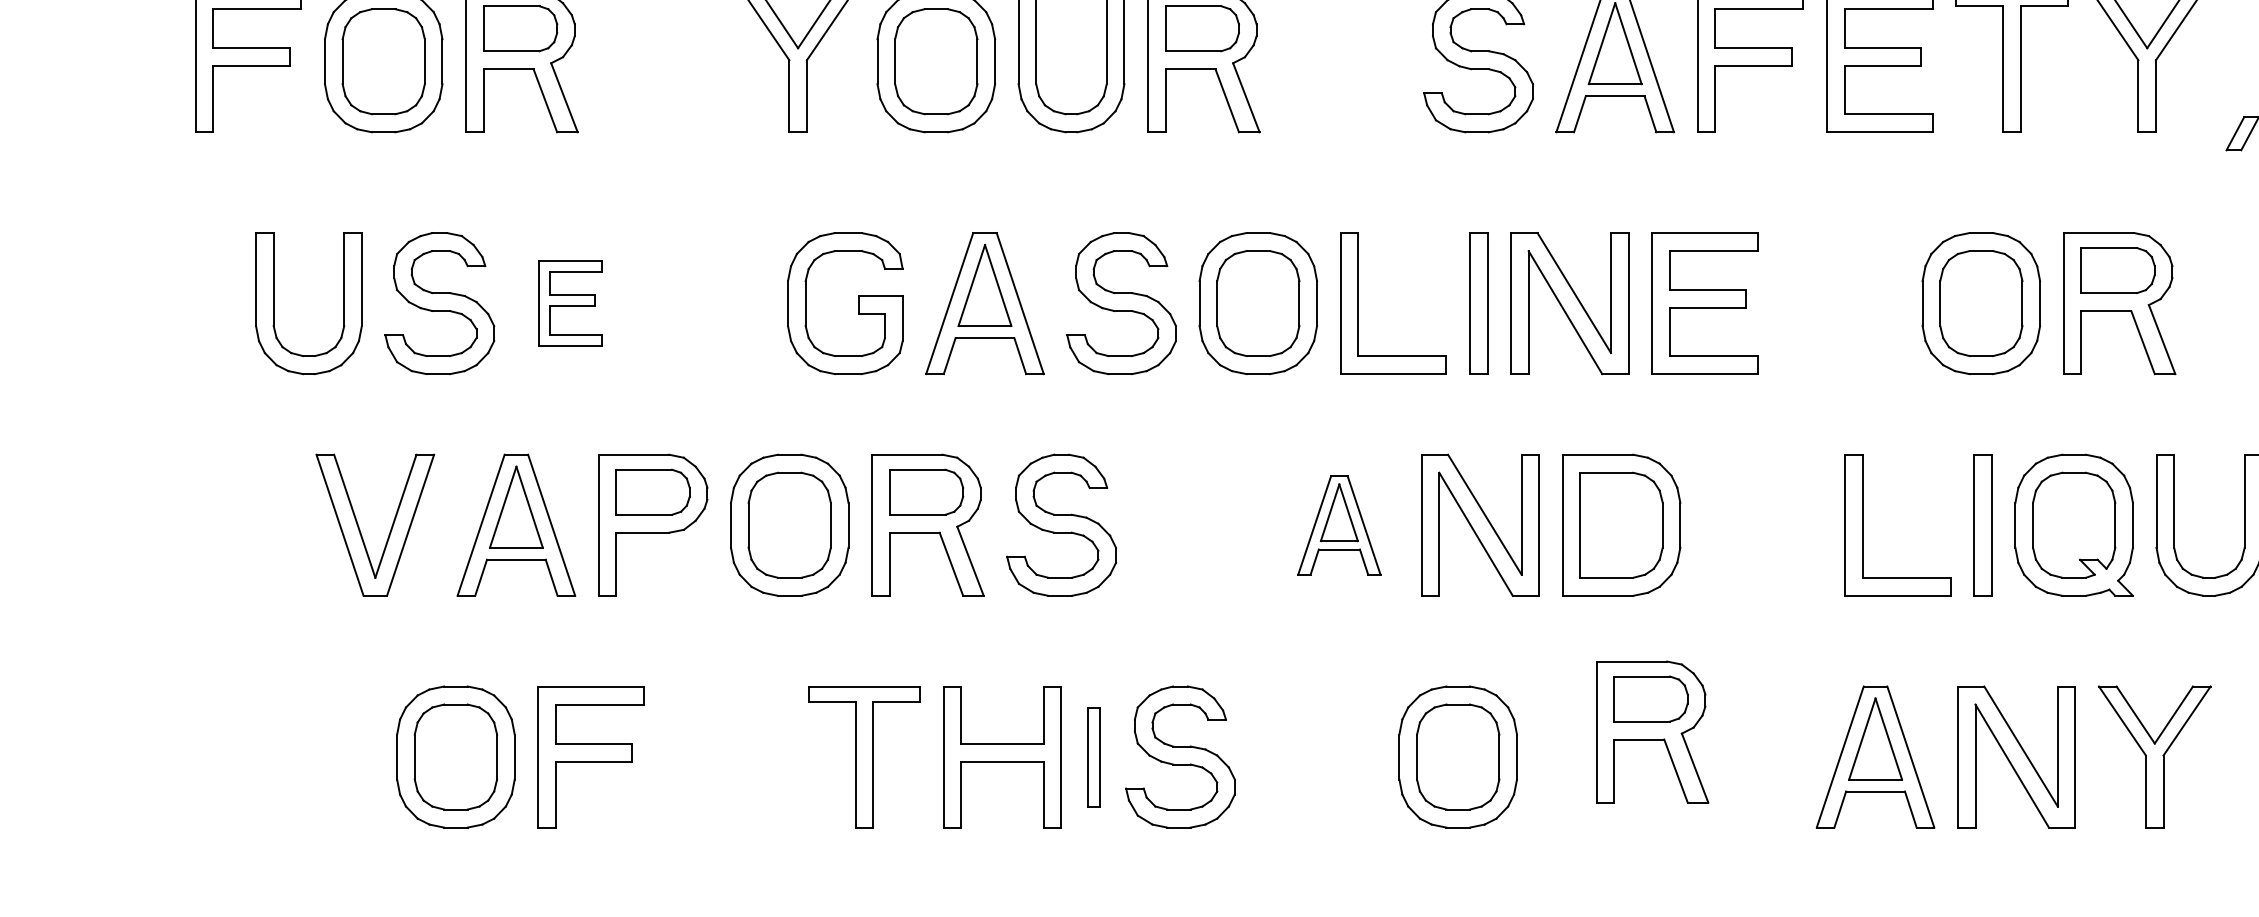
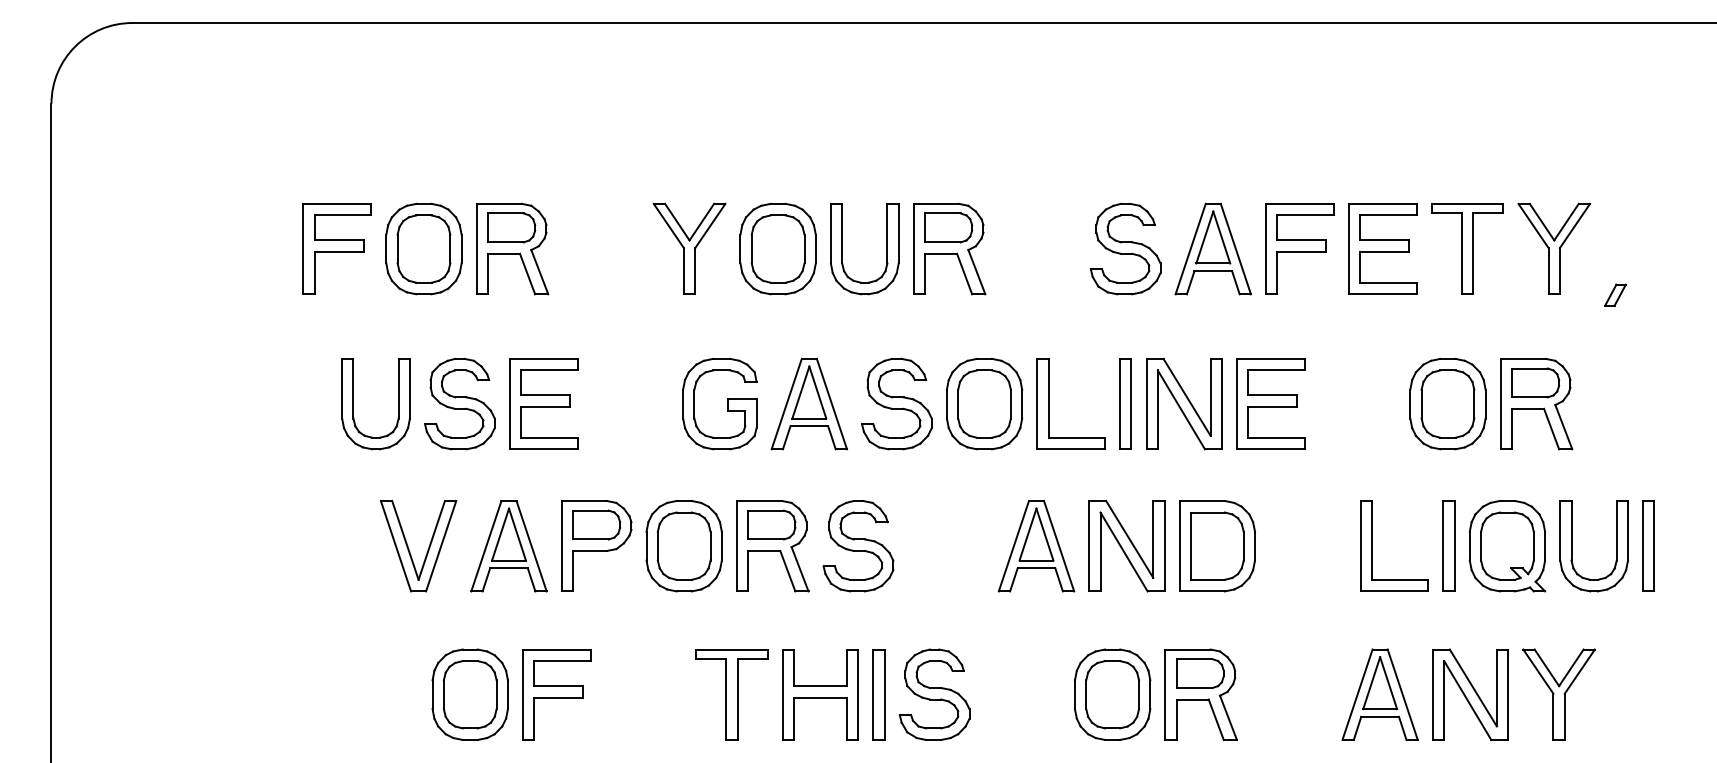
part: (570, 302) -> (543, 403), size x1.67
part: (1339, 525) -> (1036, 546), size x1.43
part: (1651, 731) -> (1200, 694), moved
part: (1092, 756) -> (878, 694), size x1.43

